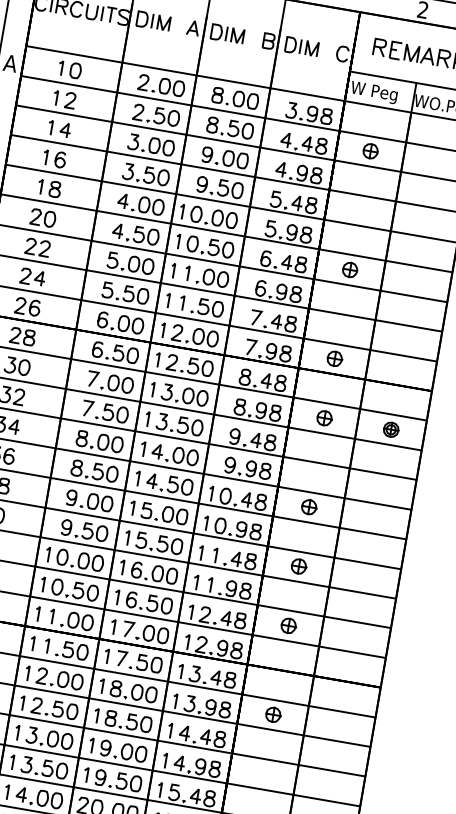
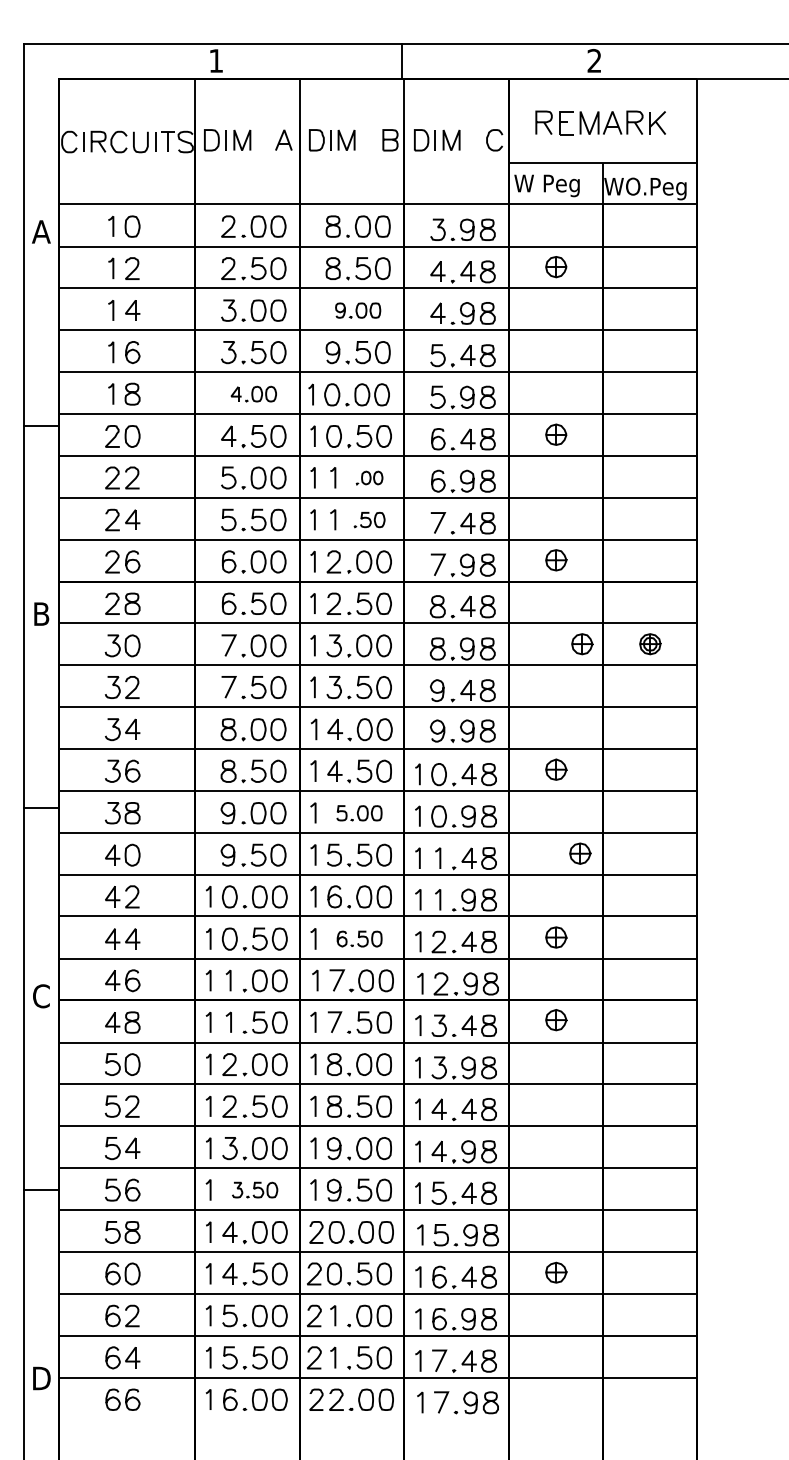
part: (224, 157) -> (357, 310), size x0.7
part: (140, 203) -> (253, 393), size x0.7
part: (212, 277) -> (369, 477), size x0.6
part: (207, 307) -> (369, 519), size x0.7
part: (324, 418) -> (582, 644), moved
part: (164, 514) -> (359, 813), size x0.7
part: (299, 566) -> (580, 853), moved
part: (149, 602) -> (359, 938), size x0.7
part: (273, 715) -> (556, 1020), moved
part: (44, 767) -> (254, 1189), size x0.7

